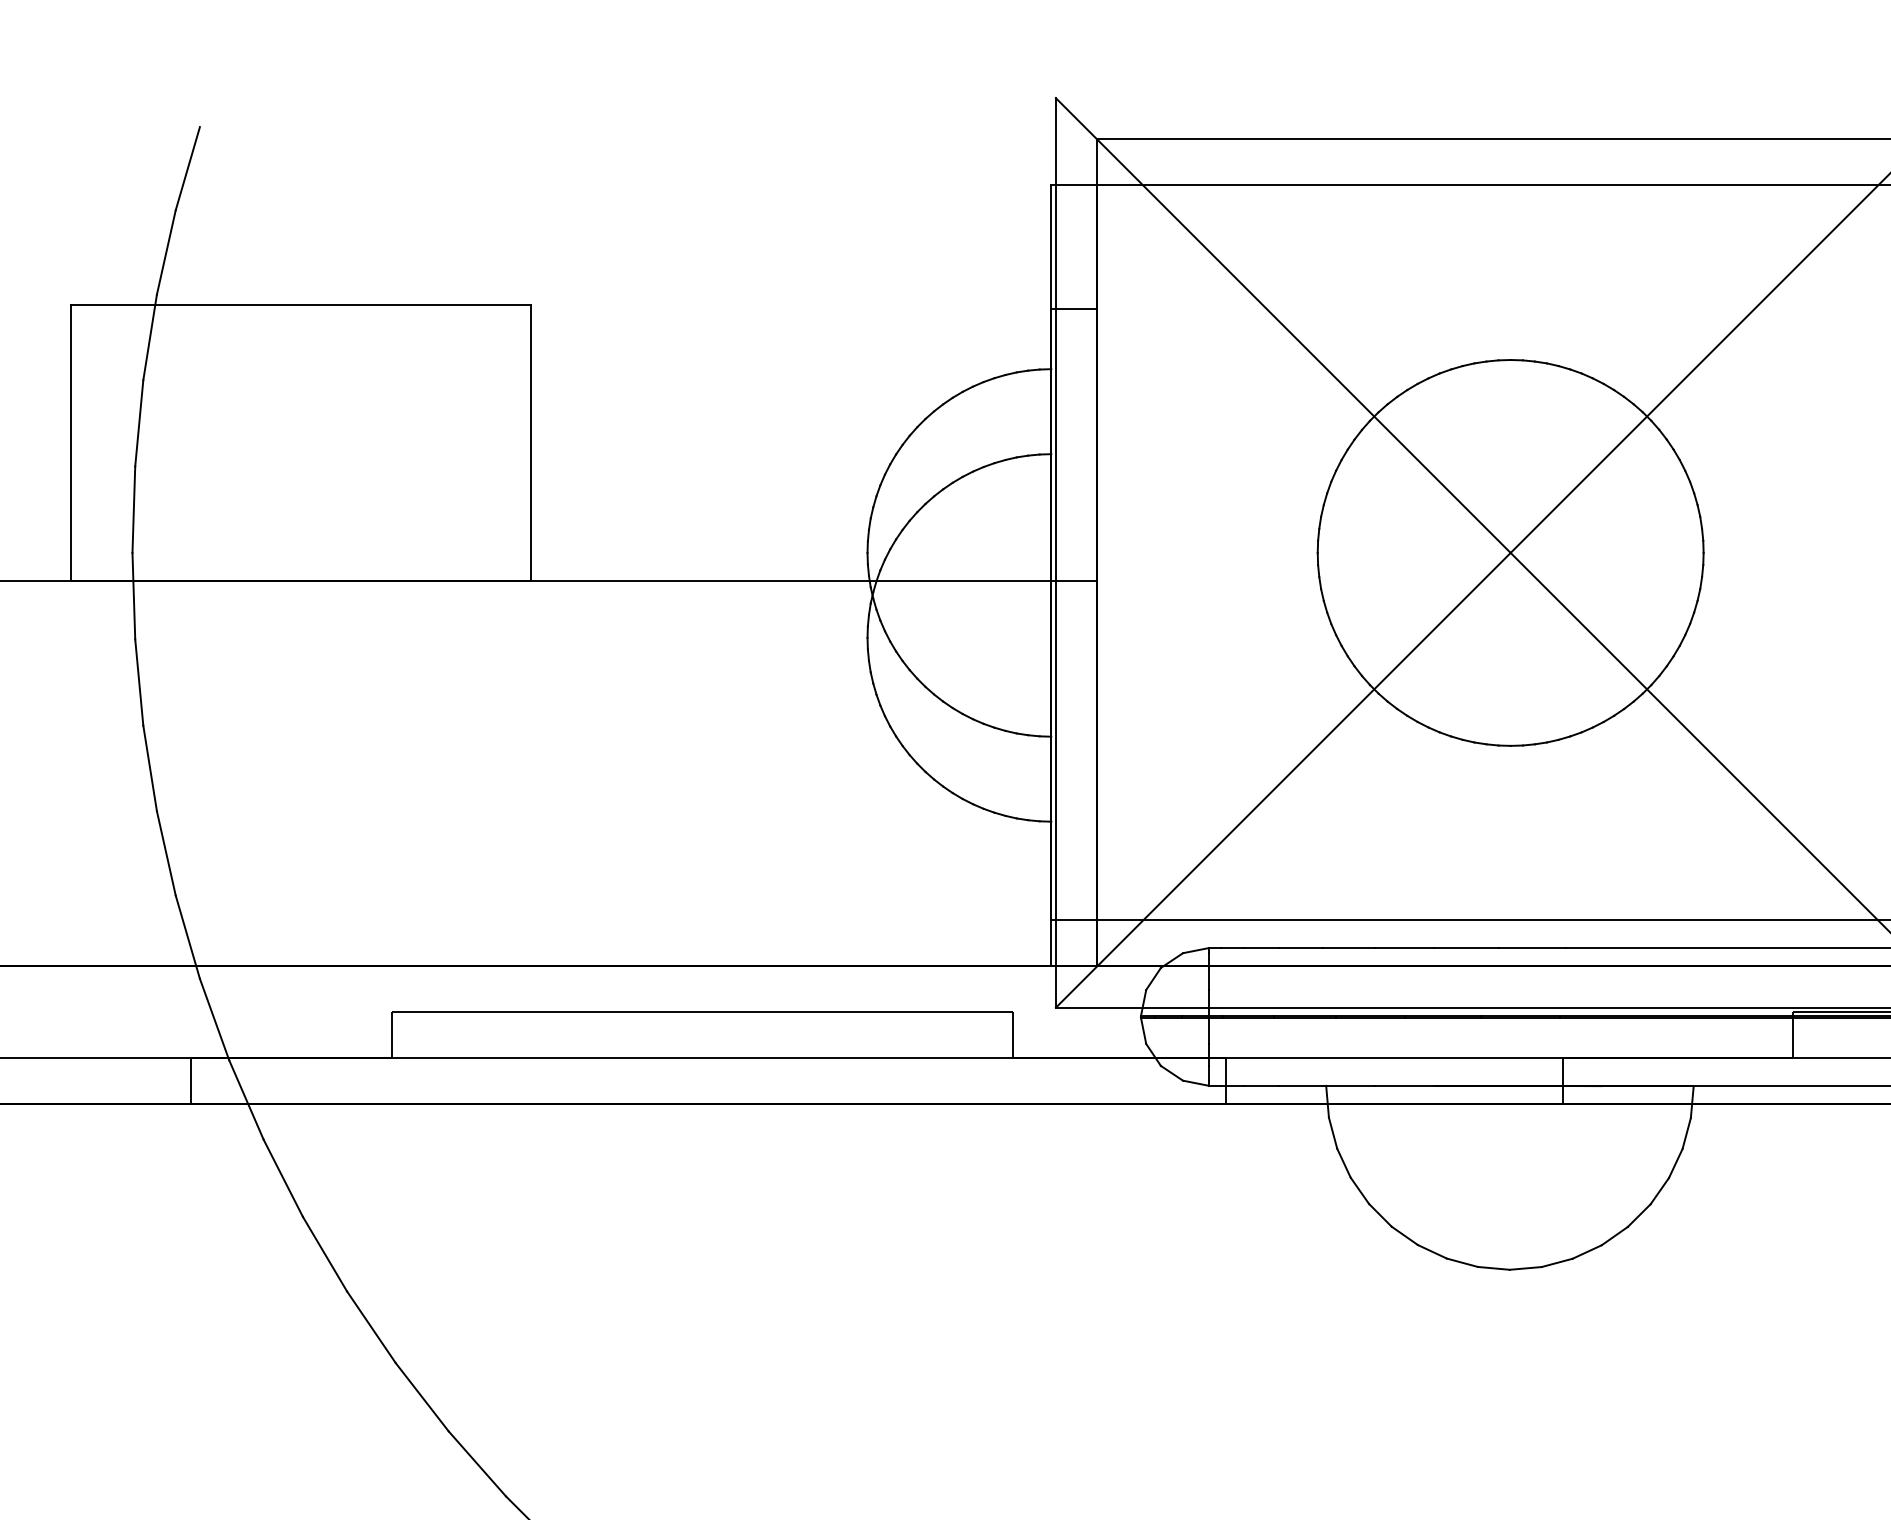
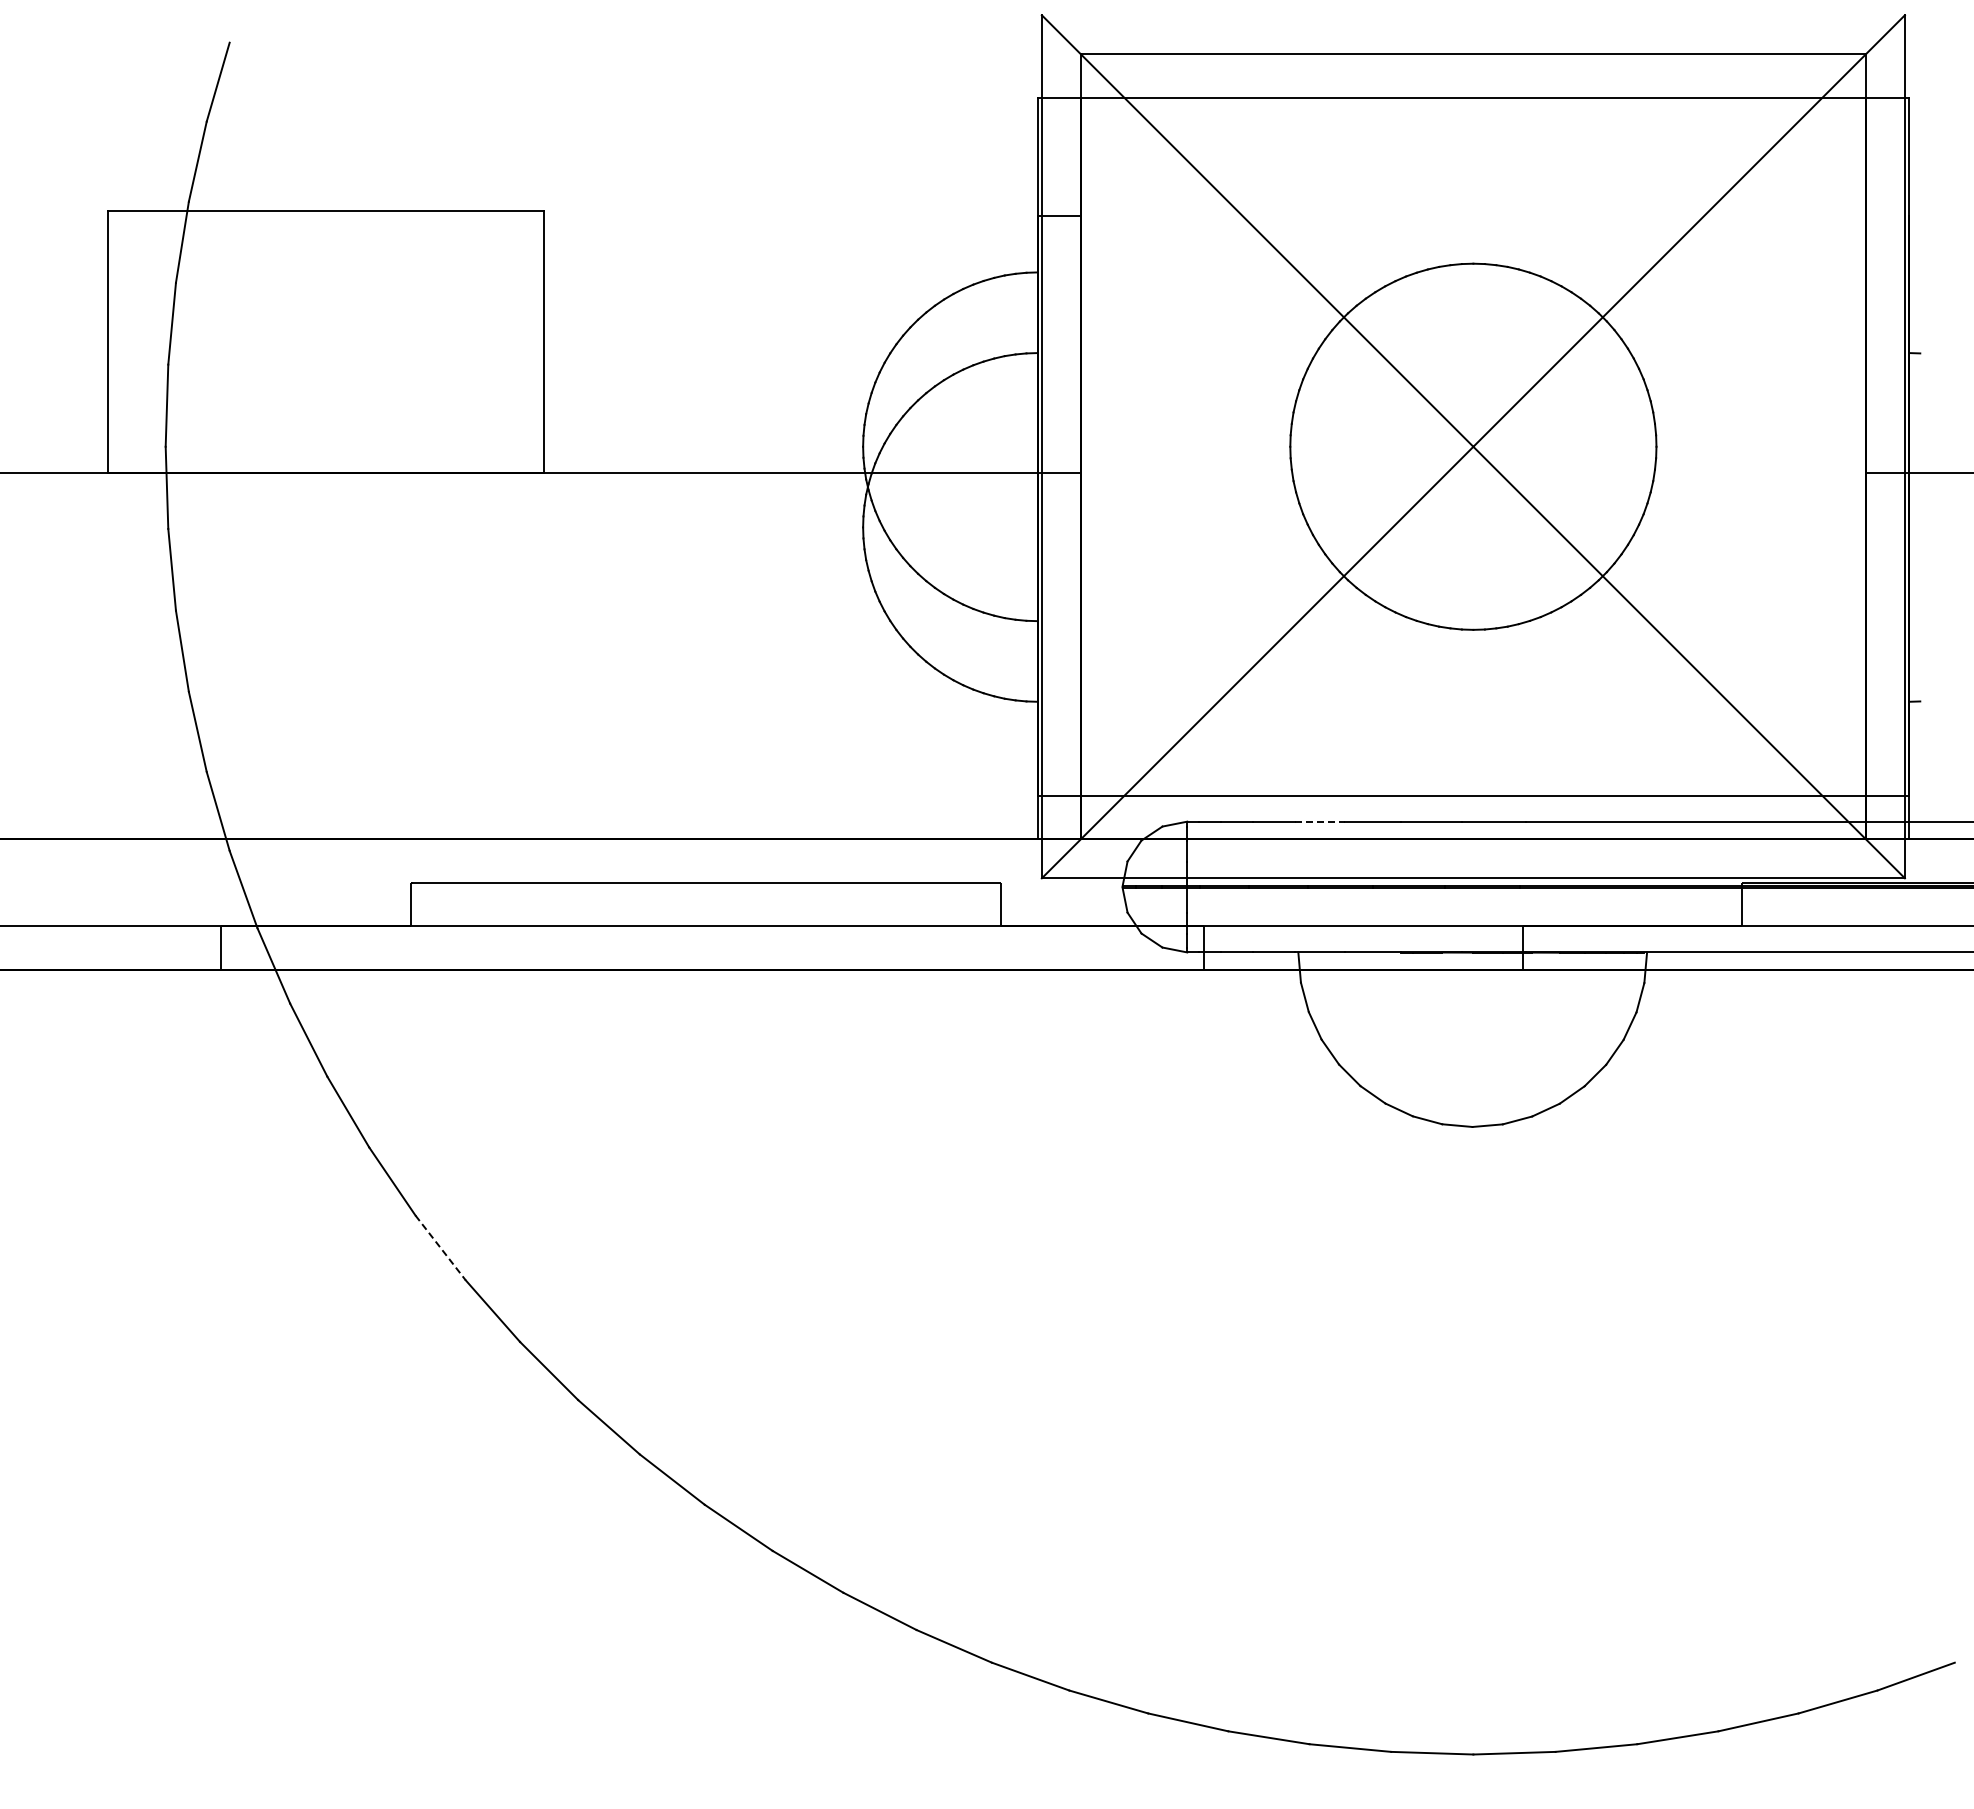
line: (1348, 947) -> (1319, 821), solid -> dashed
line: (422, 1397) -> (440, 1248), solid -> dashed

